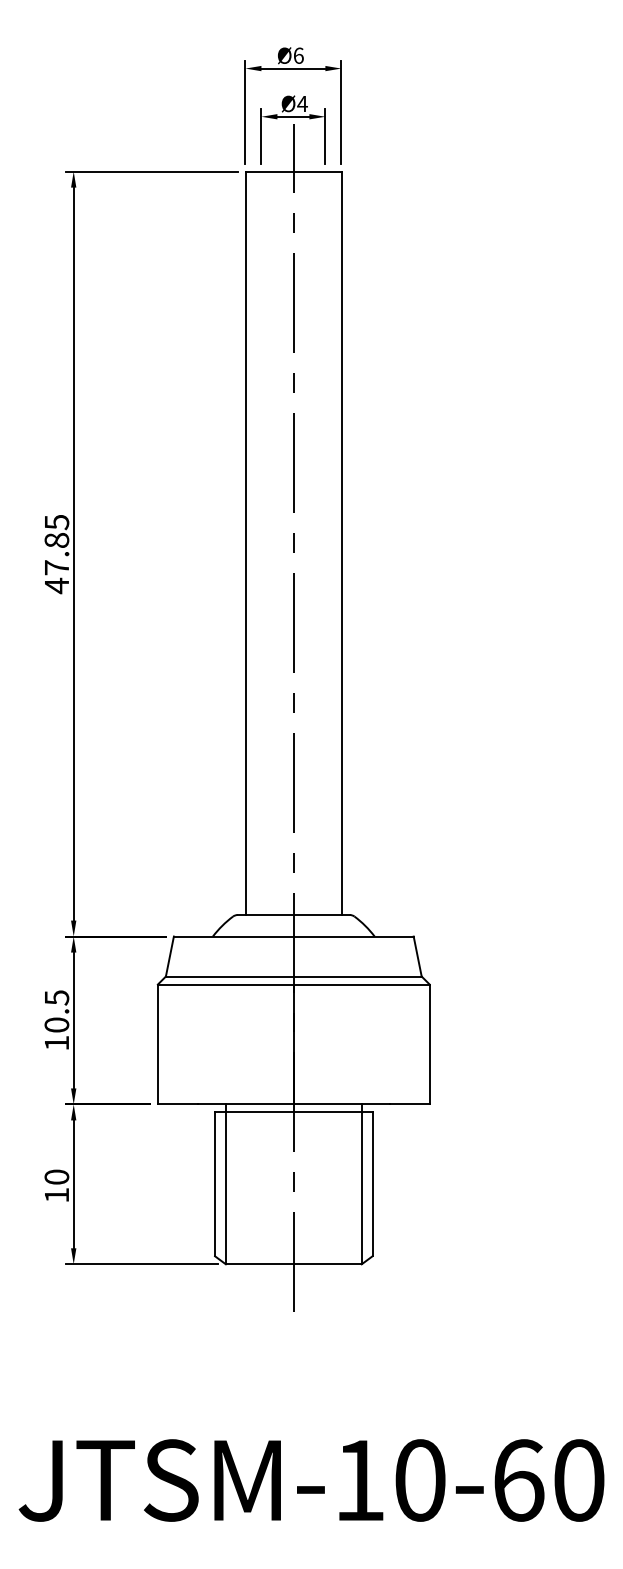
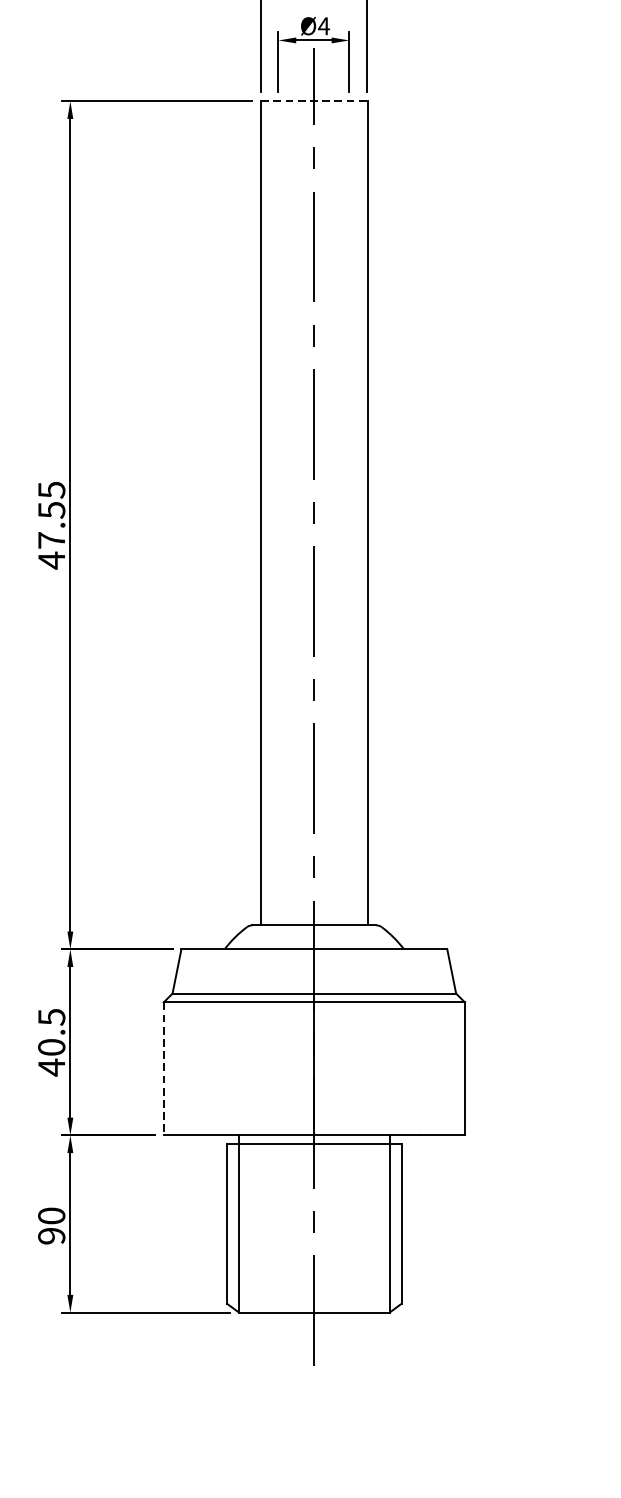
line: (293, 171) -> (314, 101), solid -> dashed
text: (56, 540) -> (51, 510), 47.85 -> 47.55
text: (56, 1043) -> (51, 1067), 10.5 -> 40.5
line: (157, 1044) -> (163, 1068), solid -> dashed
text: (56, 1195) -> (51, 1236), 10 -> 90

